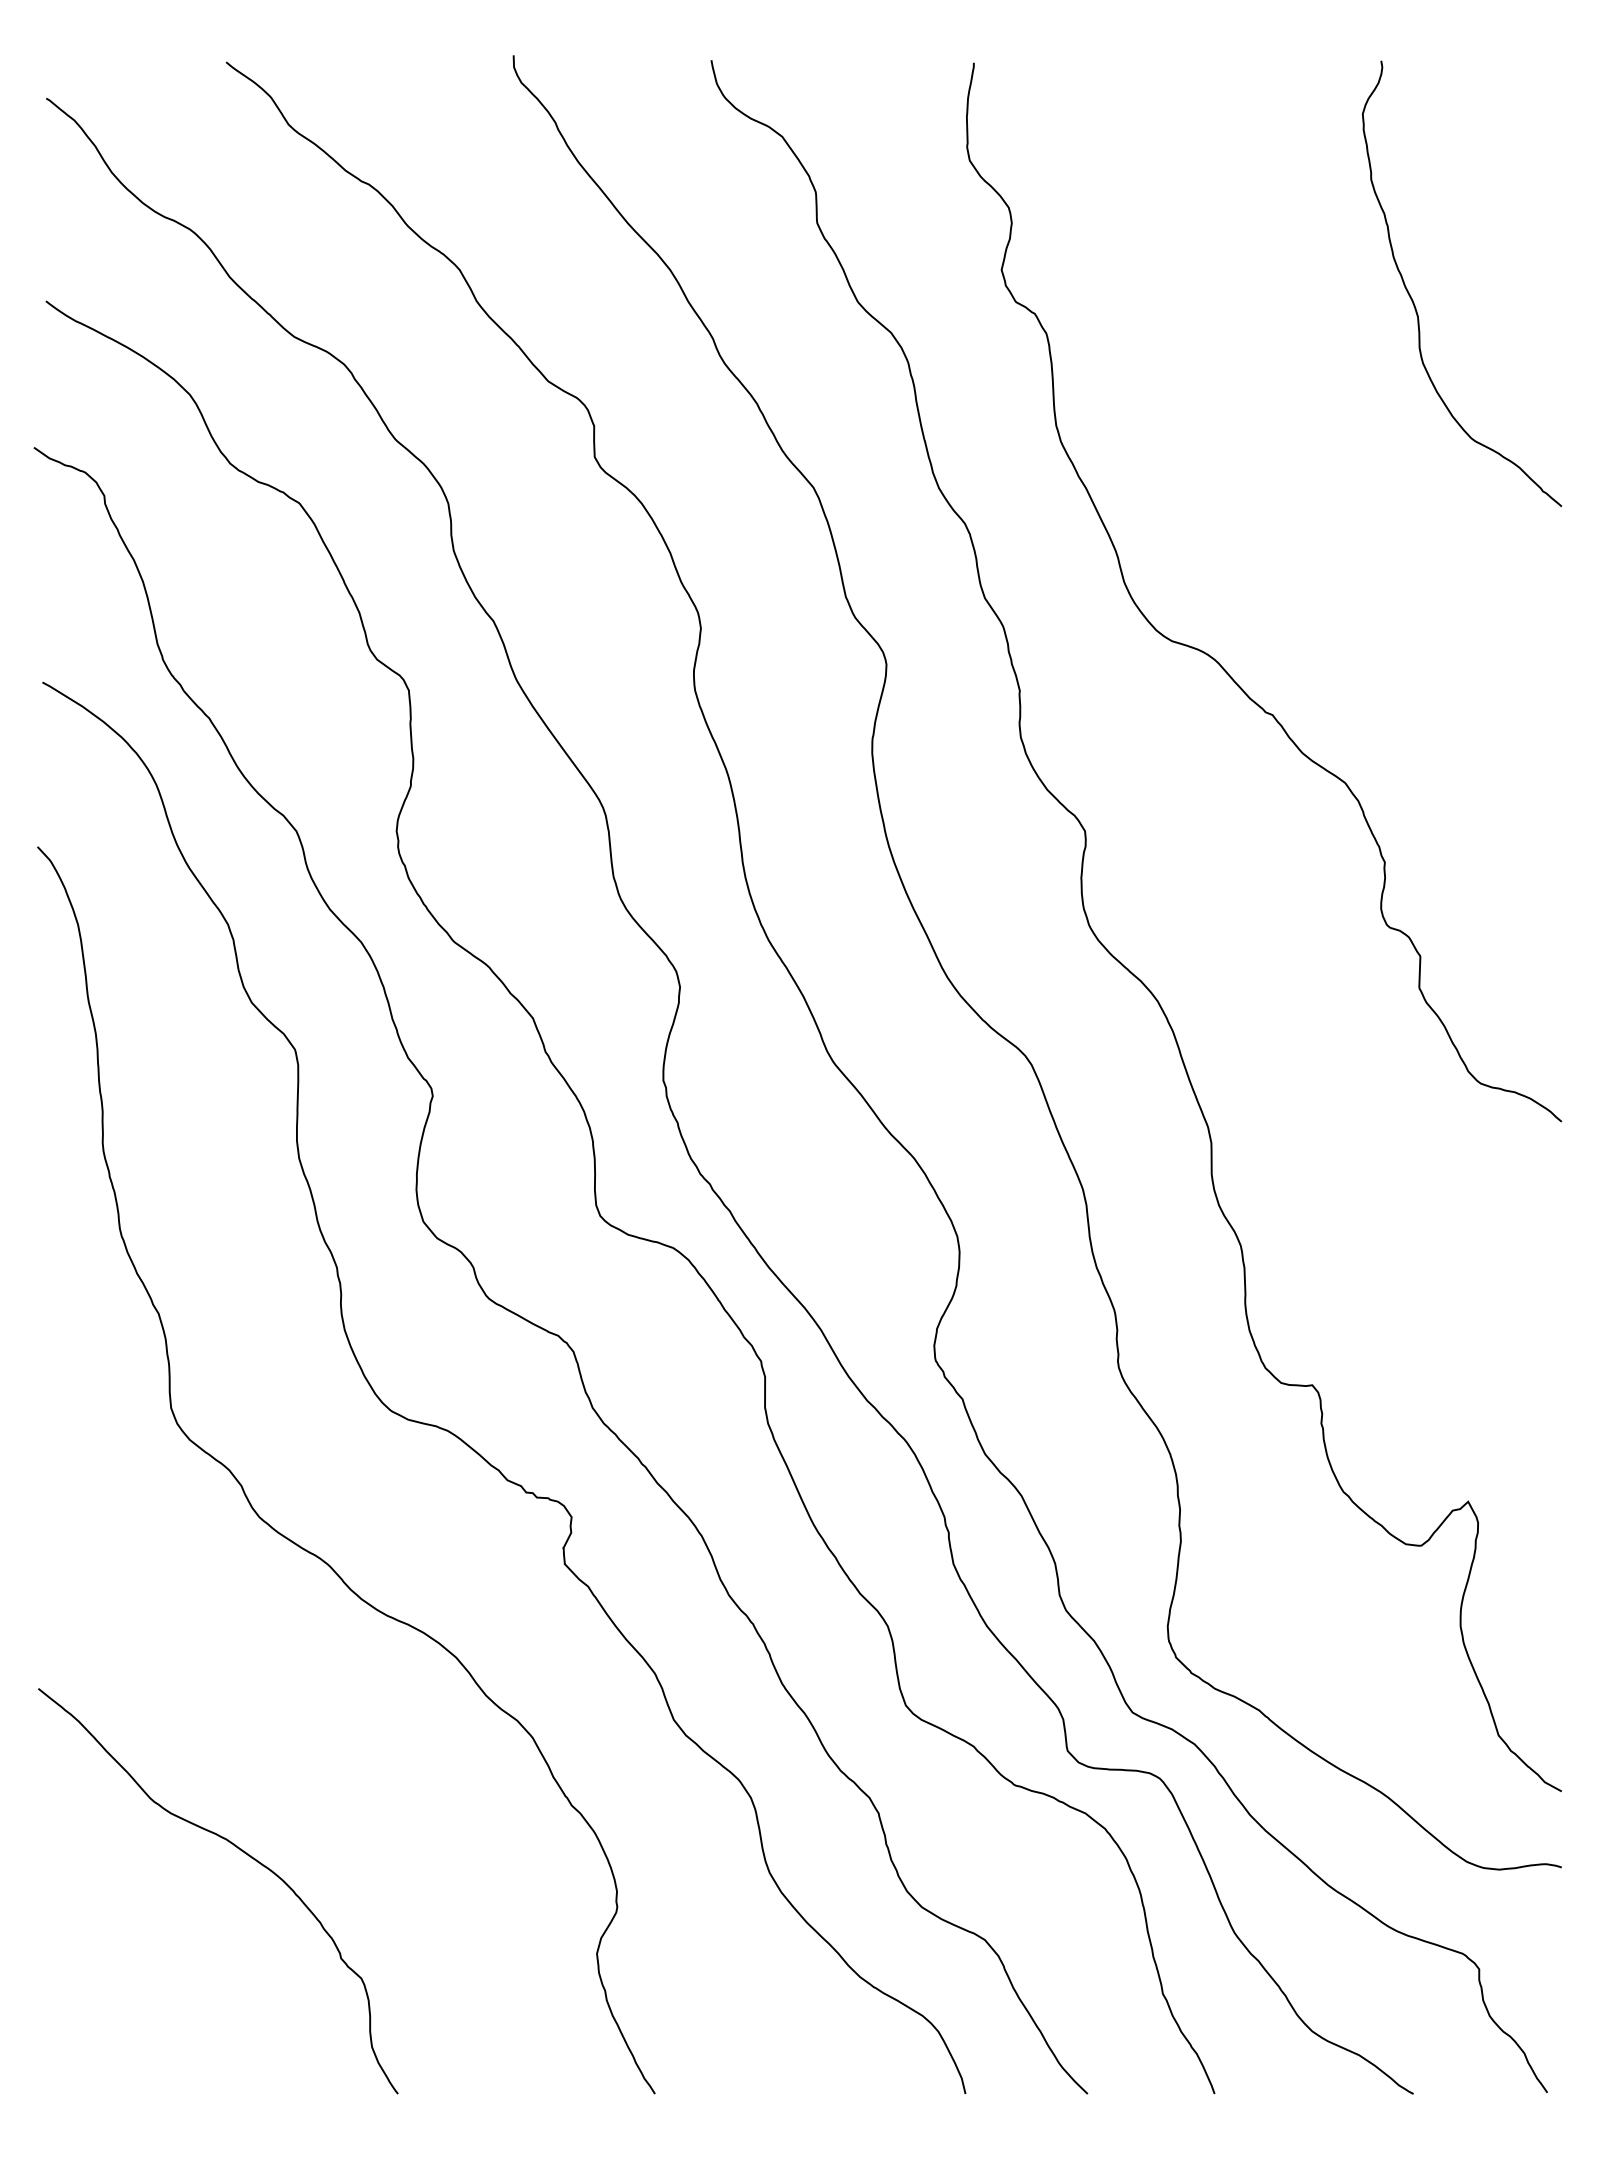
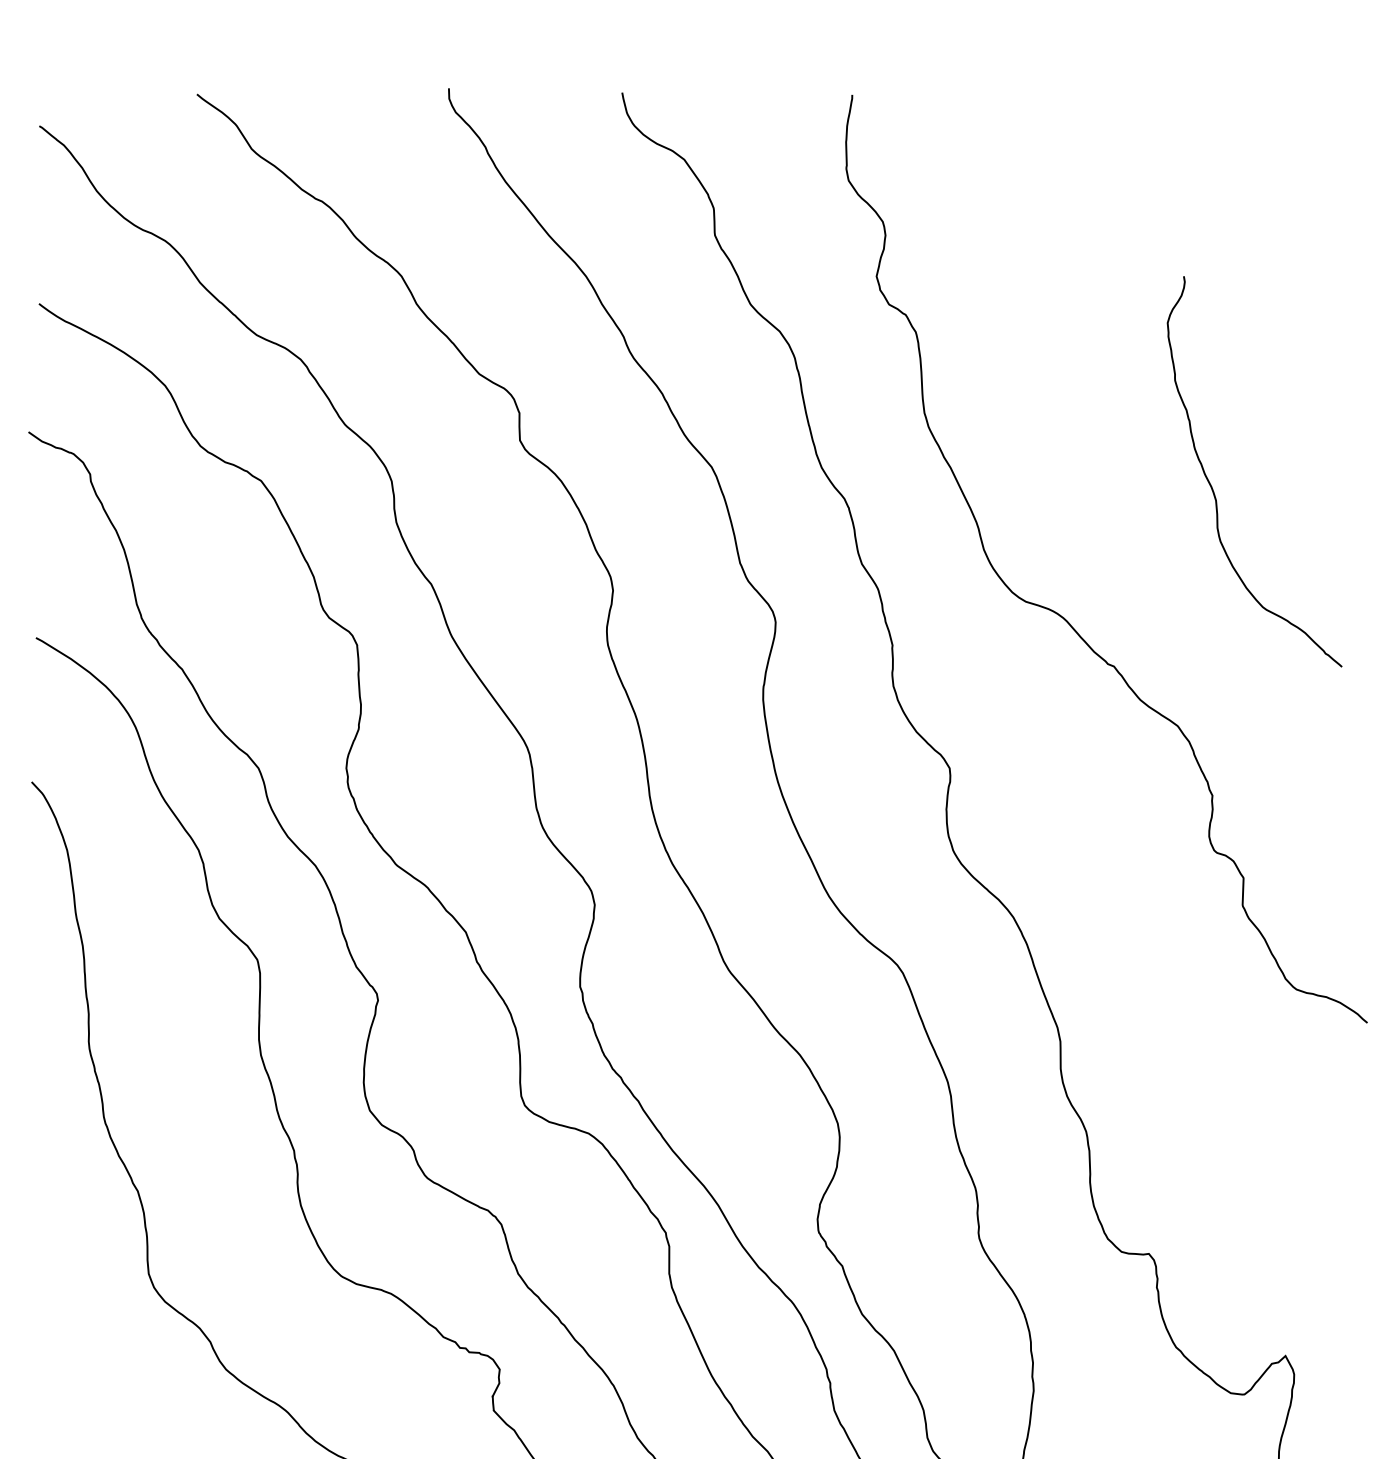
curve: (1414, 302) -> (1213, 488), moved

